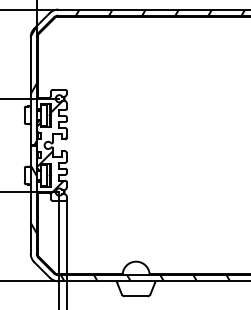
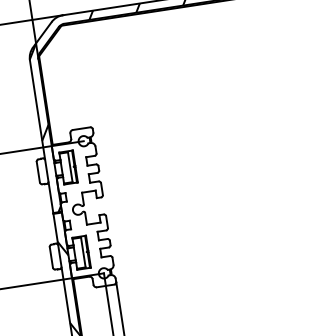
hatch: (51, 147) -> (83, 211), removed

